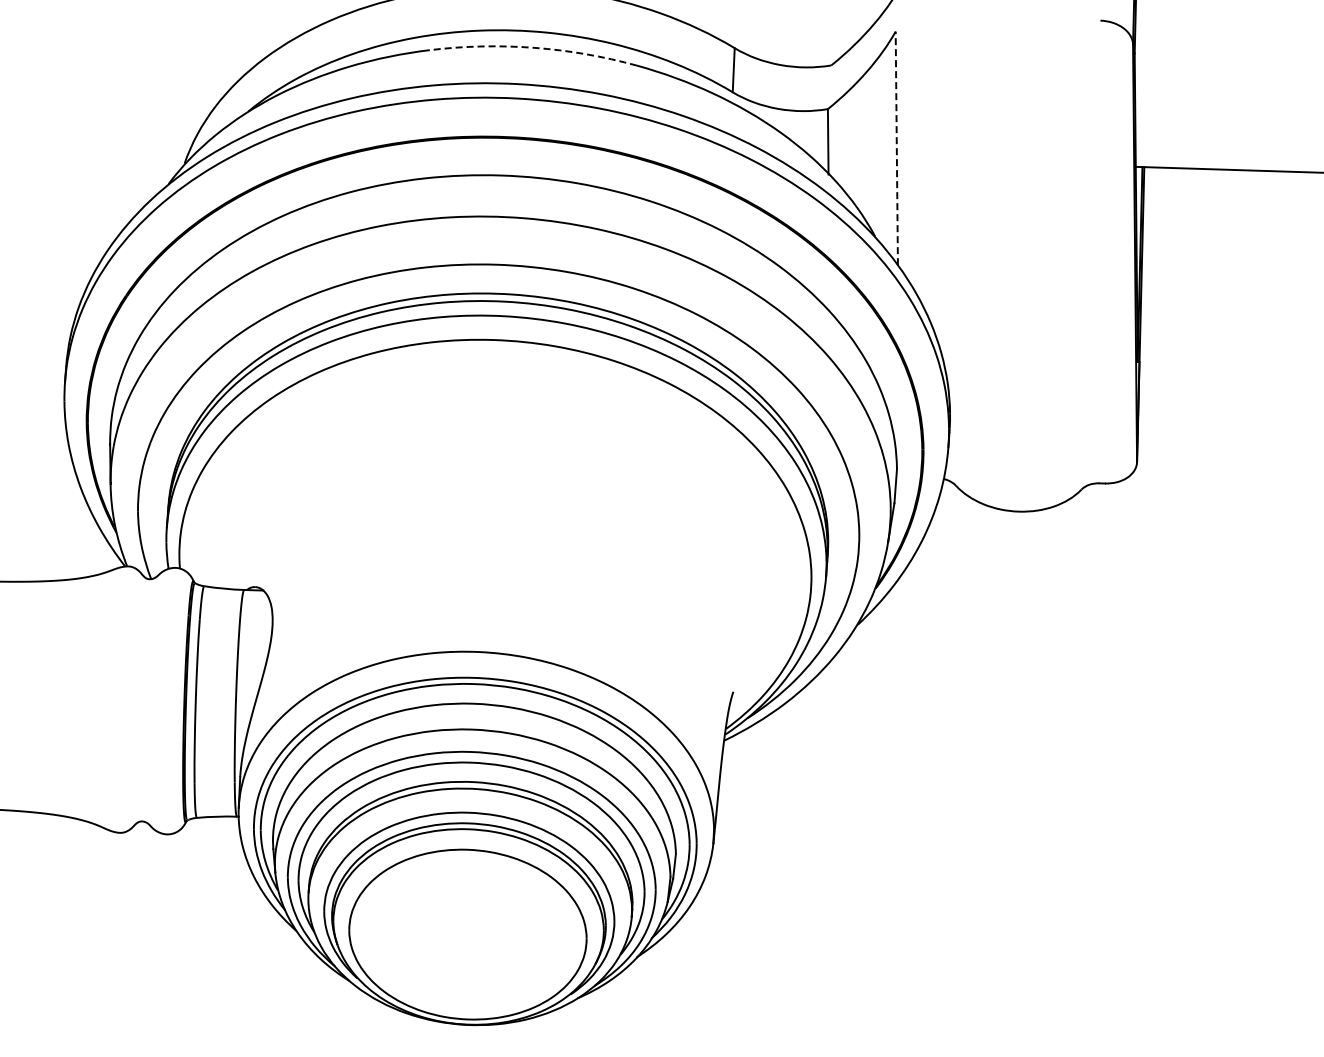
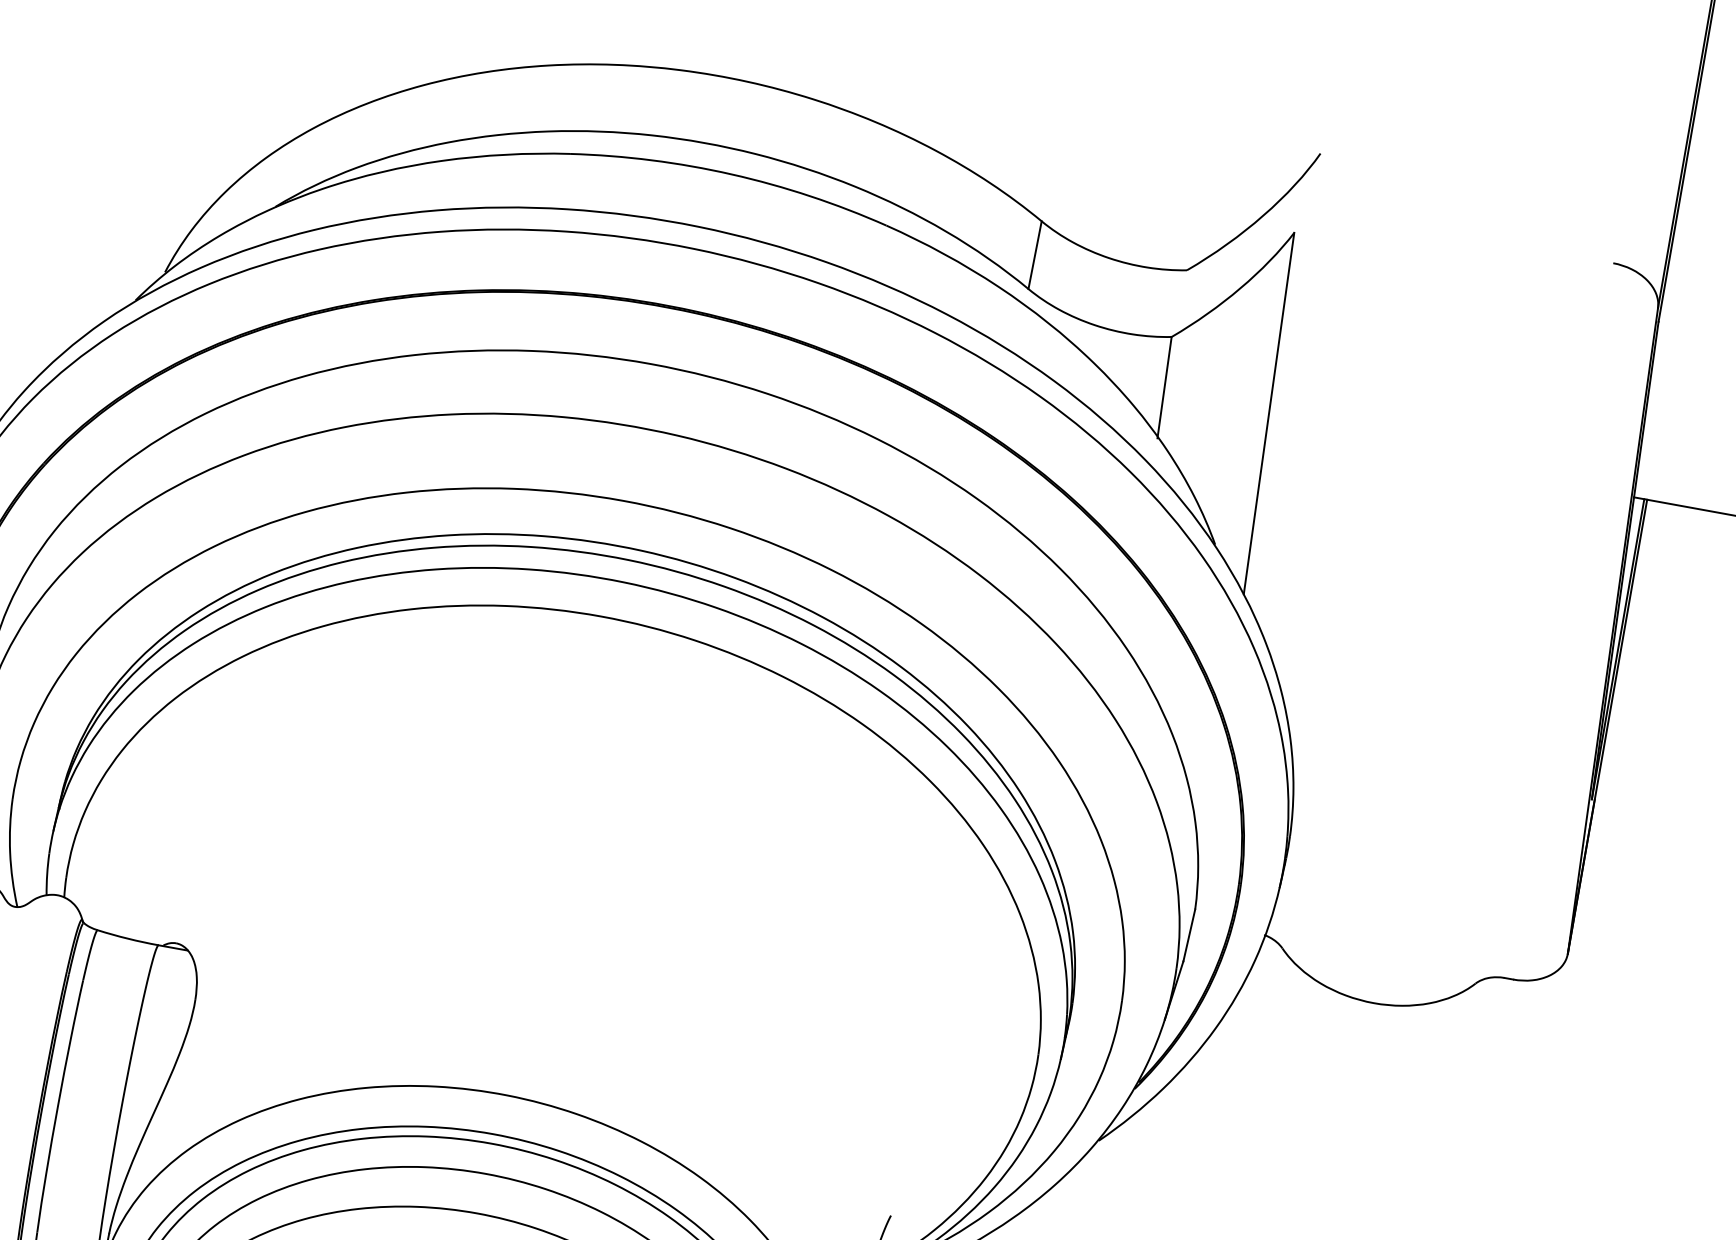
arc: (534, 47) -> (732, 174), dashed -> solid
line: (896, 148) -> (1268, 413), dashed -> solid

